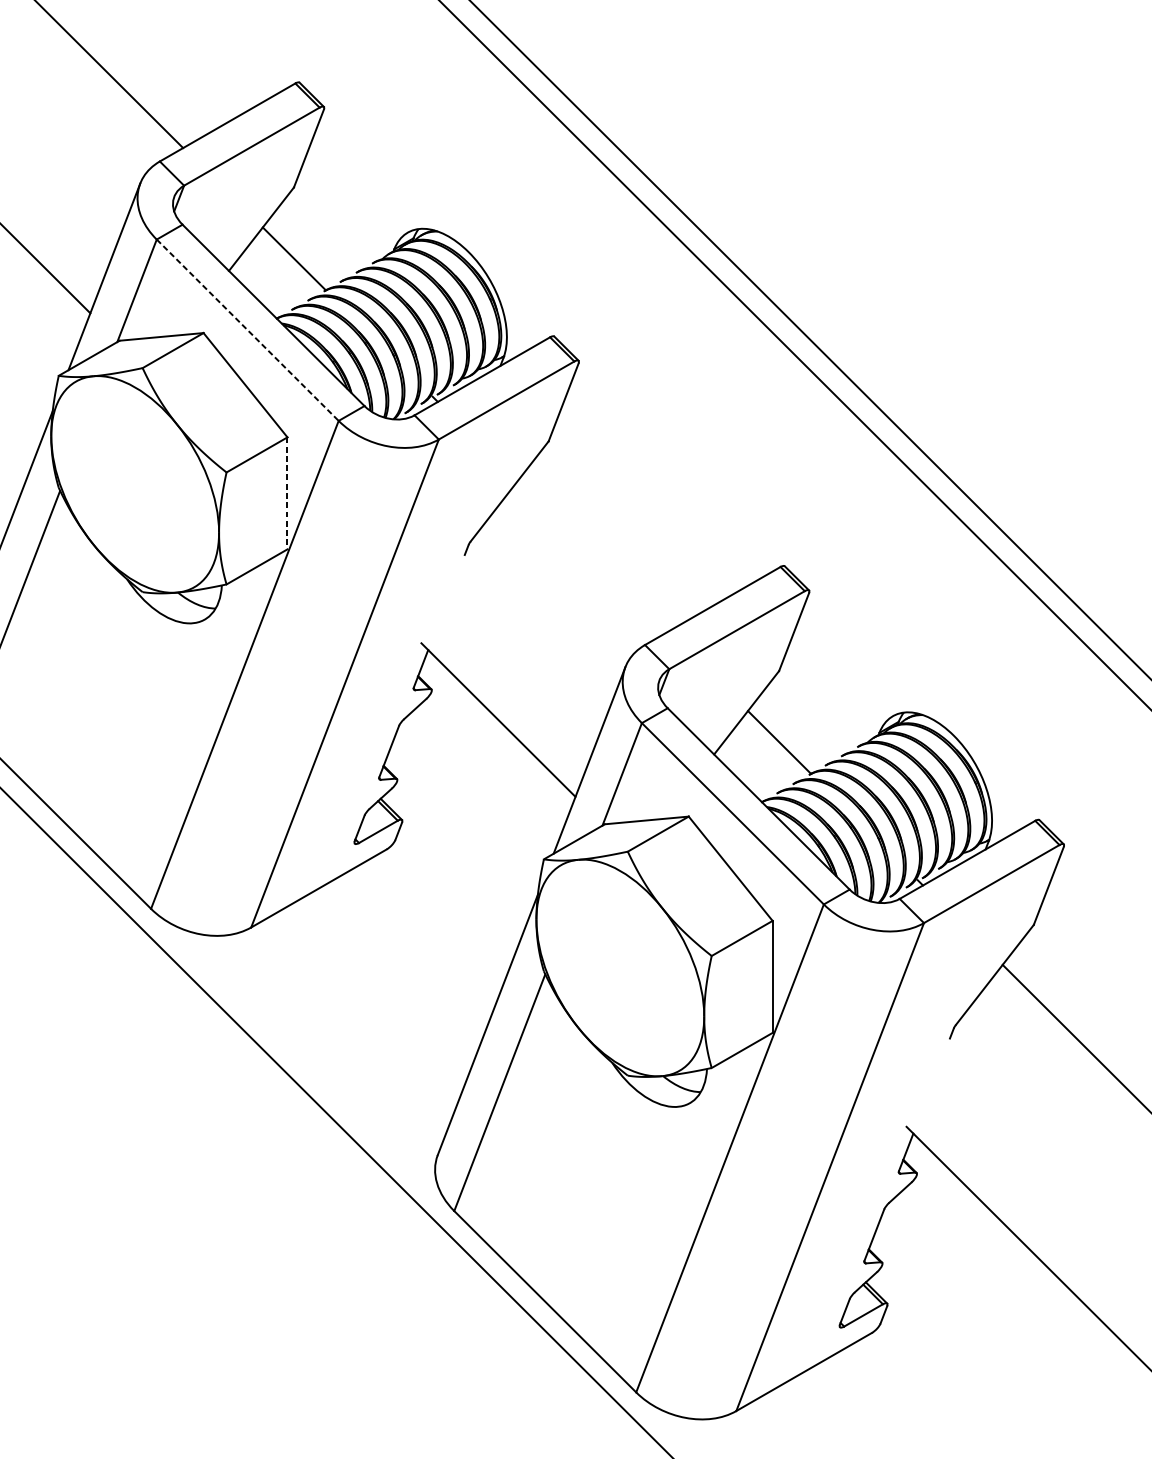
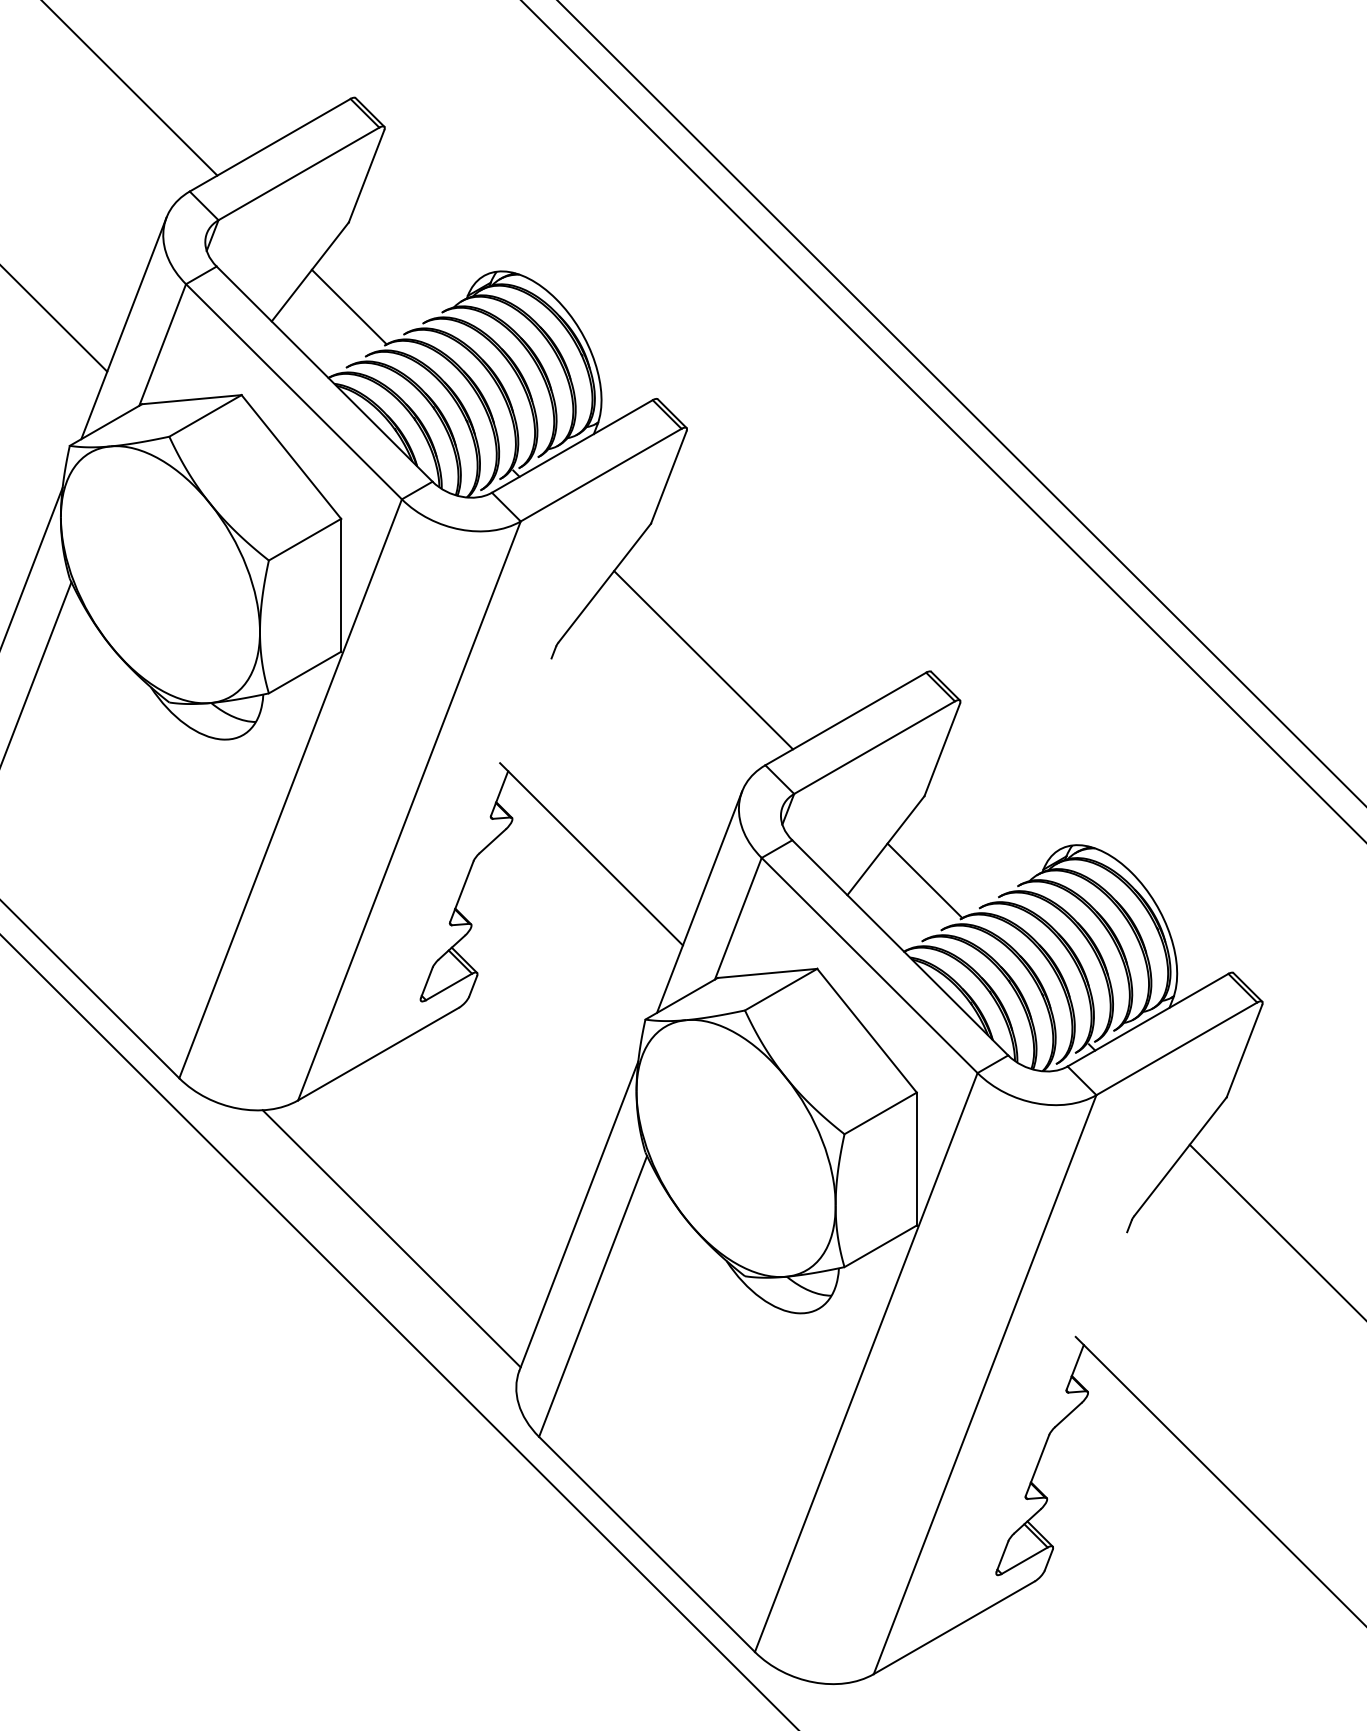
line: (248, 330) -> (294, 392), dashed -> solid
line: (287, 493) -> (341, 585), dashed -> solid
line: (592, 556) -> (703, 660), added
line: (329, 1043) -> (391, 1238), added

